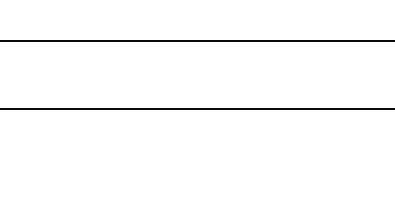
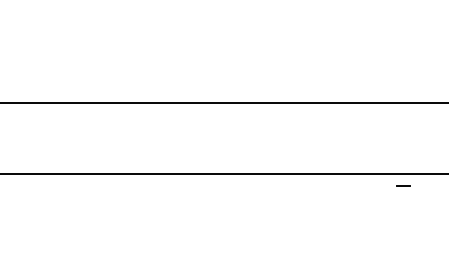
line: (336, 120) -> (403, 185), added

